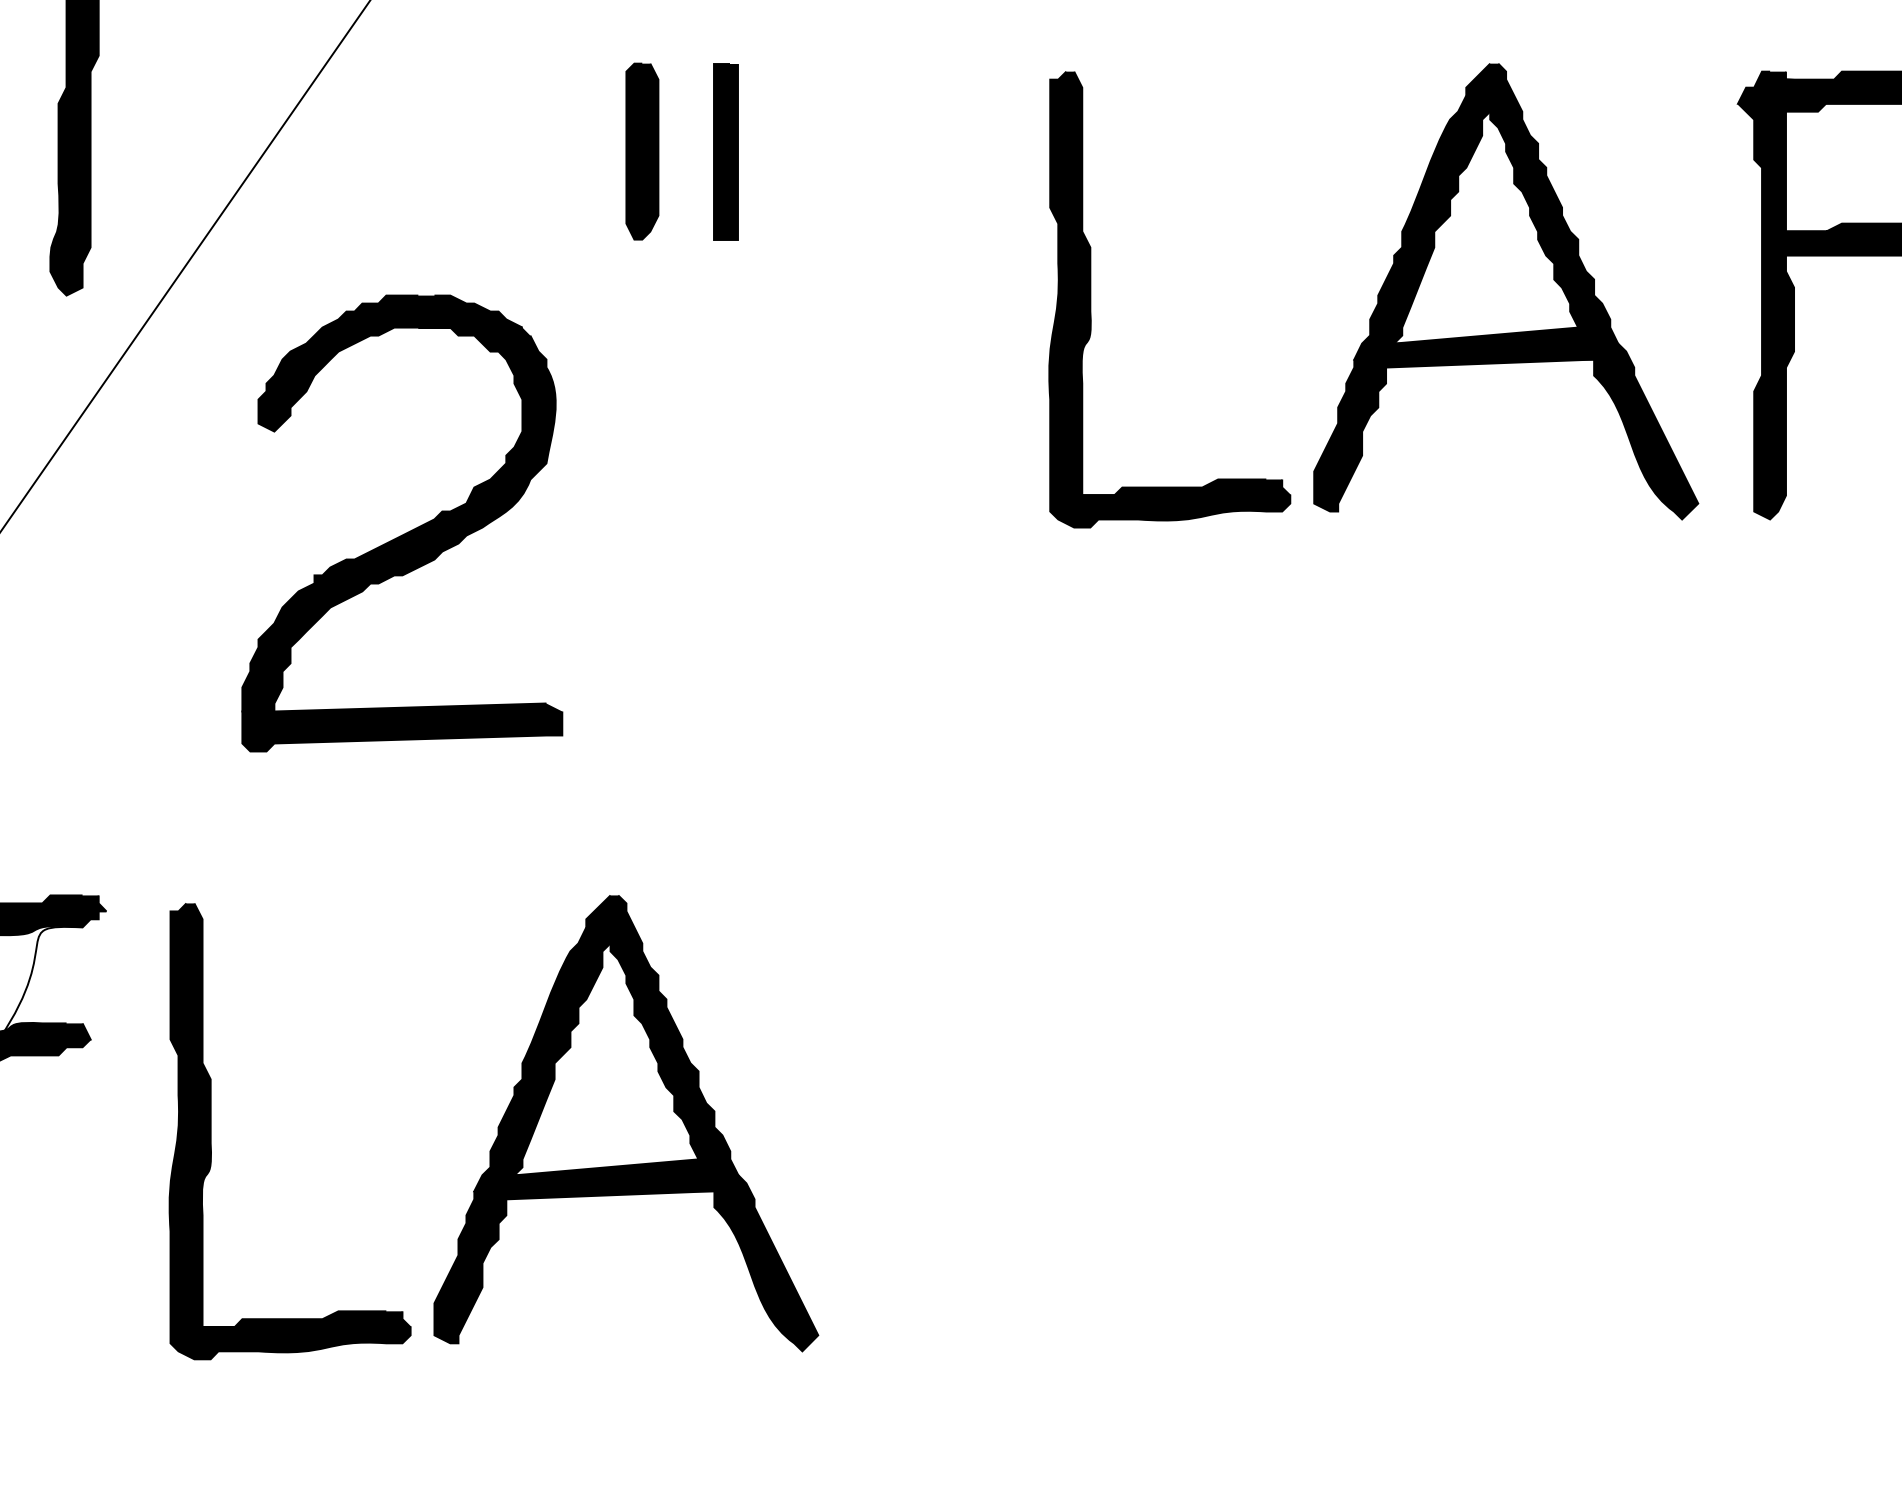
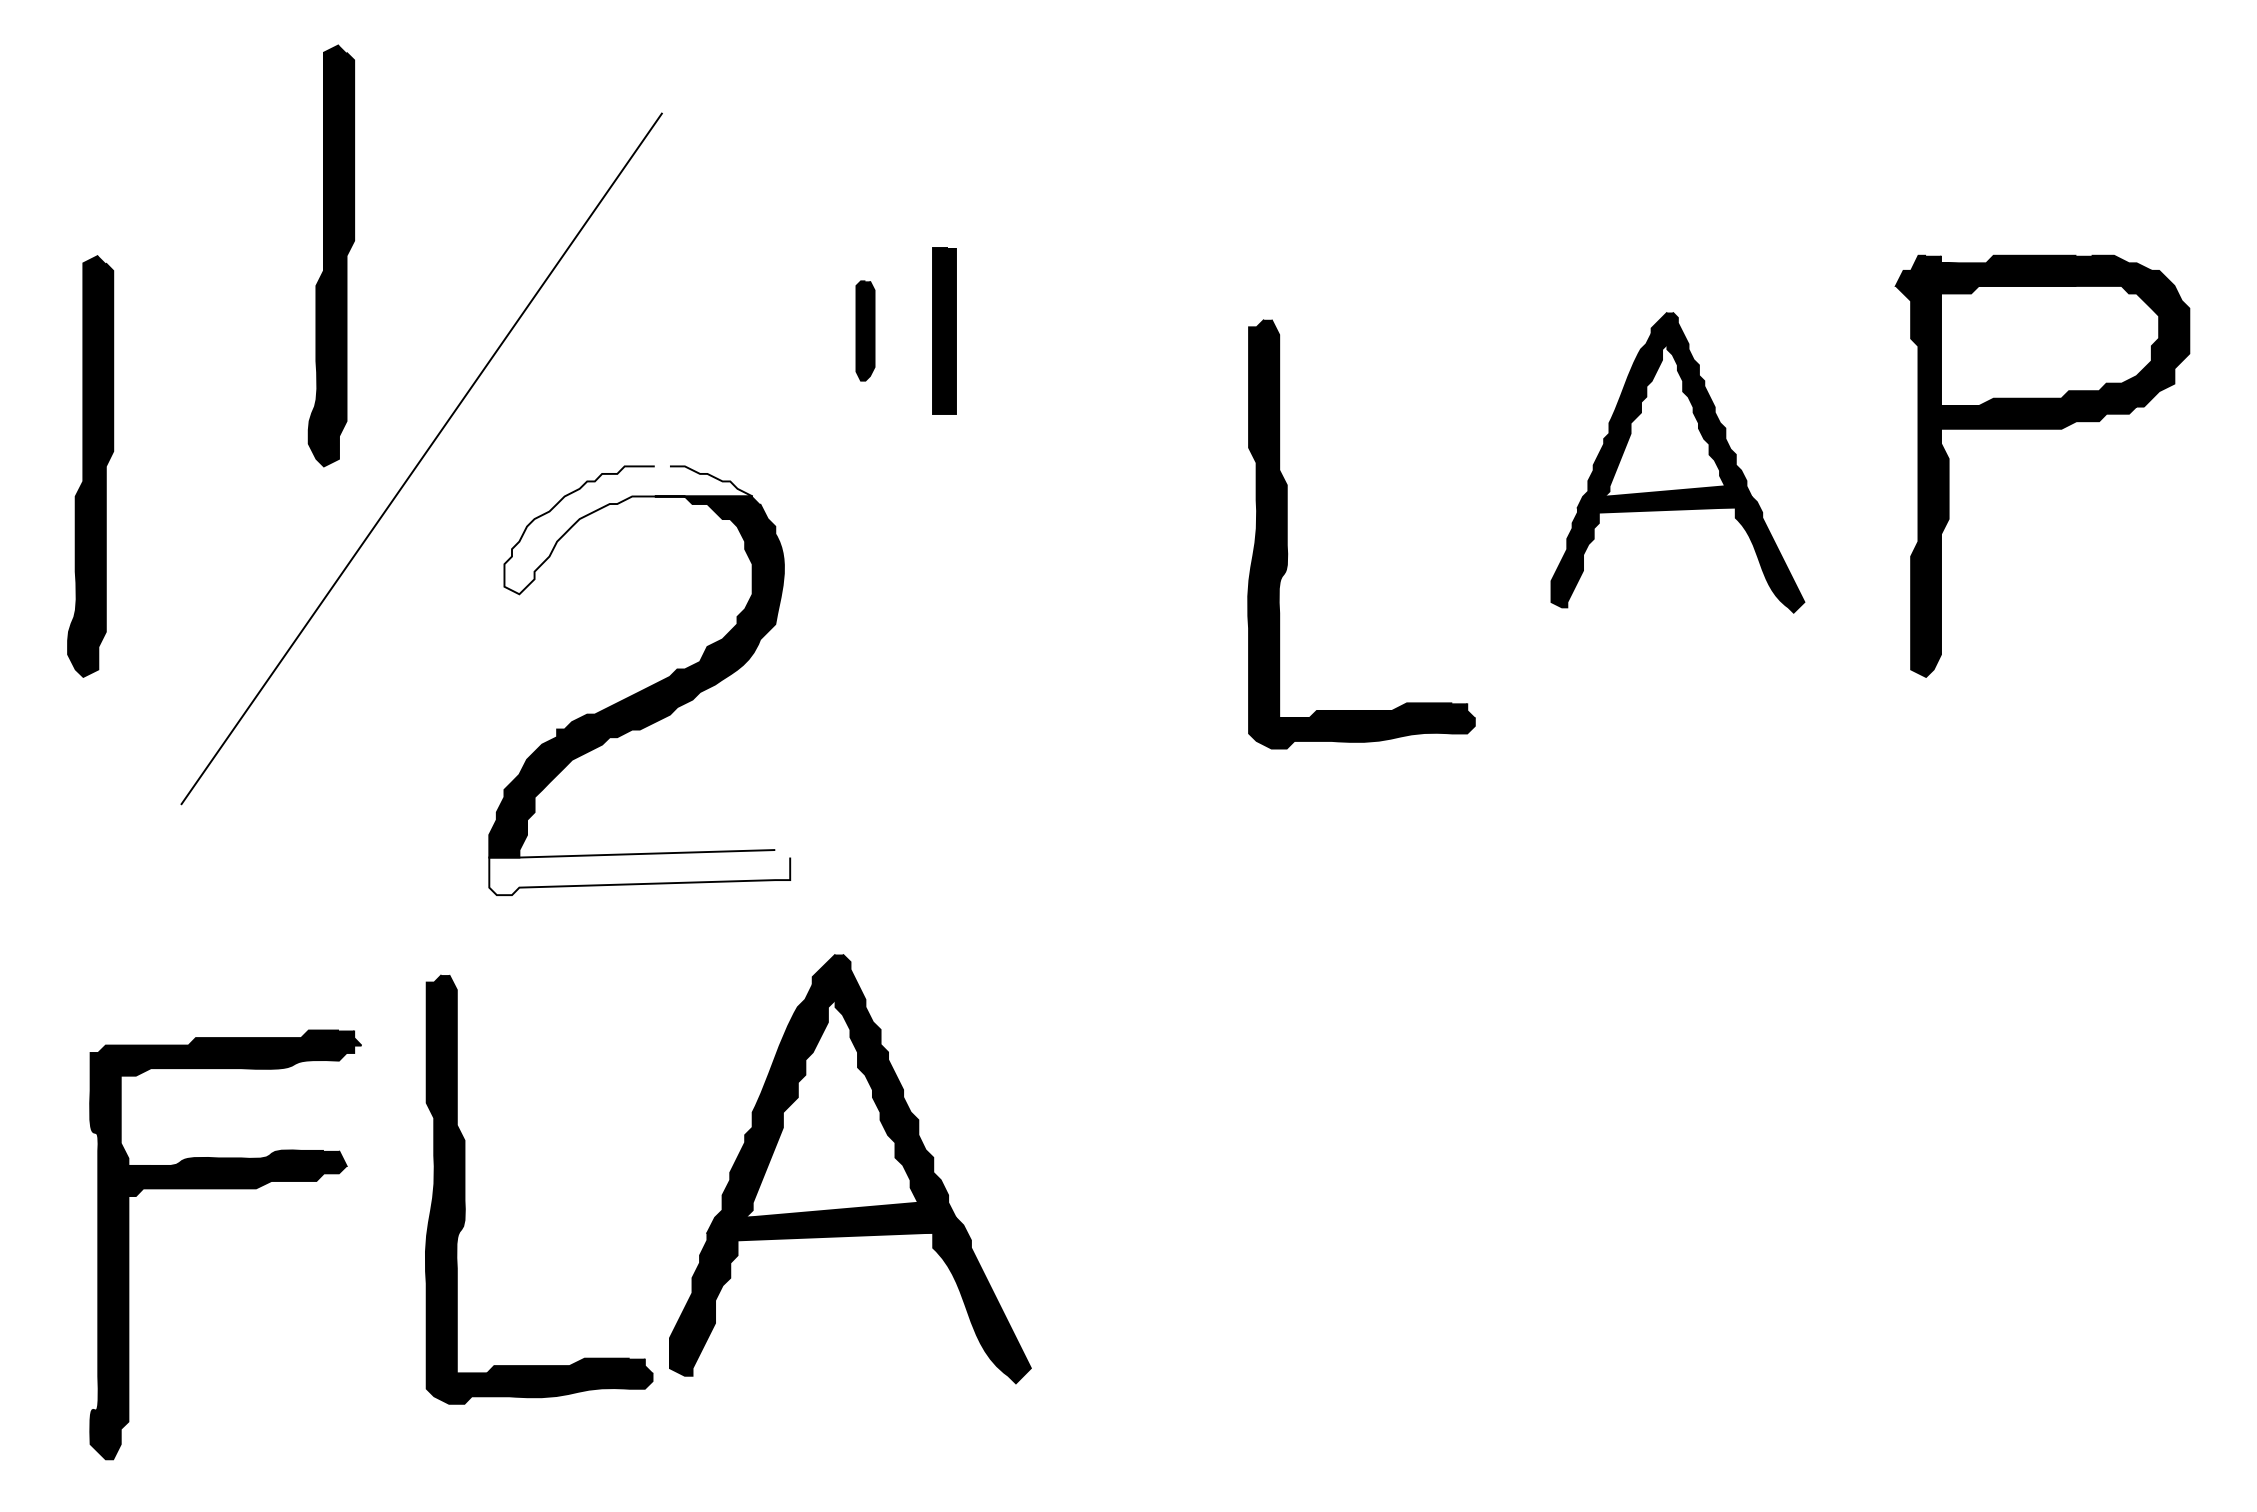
part: (642, 151) -> (865, 330), size x0.6
part: (1505, 291) -> (1677, 462), size x0.7
part: (1091, 299) -> (1287, 534), moved
fill: (390, 363) -> (628, 530), removed
fill: (402, 727) -> (639, 872), removed
part: (626, 1124) -> (850, 1169), moved
part: (211, 1131) -> (465, 1189), moved

